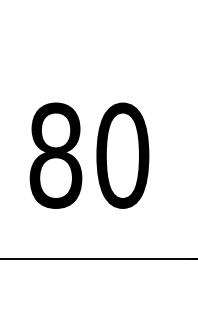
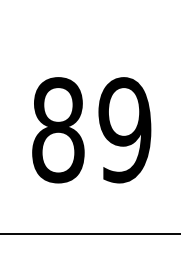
text: (122, 155) -> (124, 130), 80 -> 89

